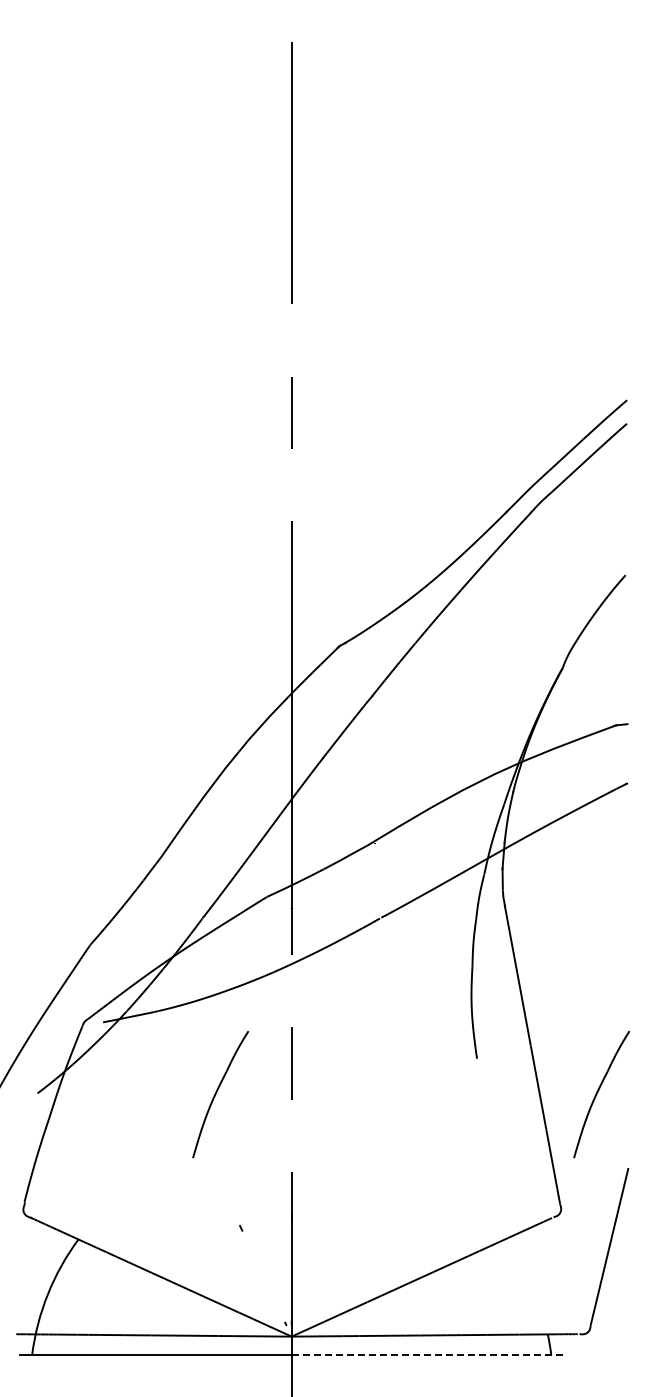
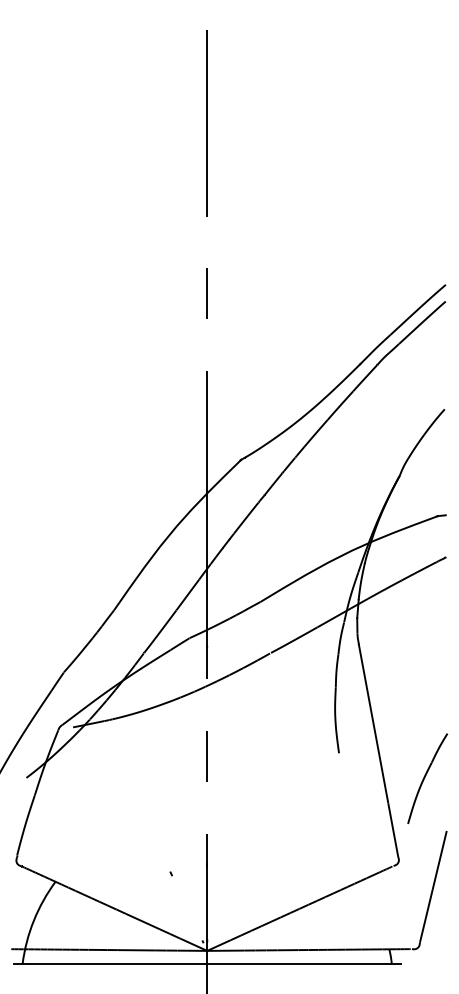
part: (220, 1094) -> (156, 778), removed
line: (427, 1355) -> (303, 964), dashed -> solid

